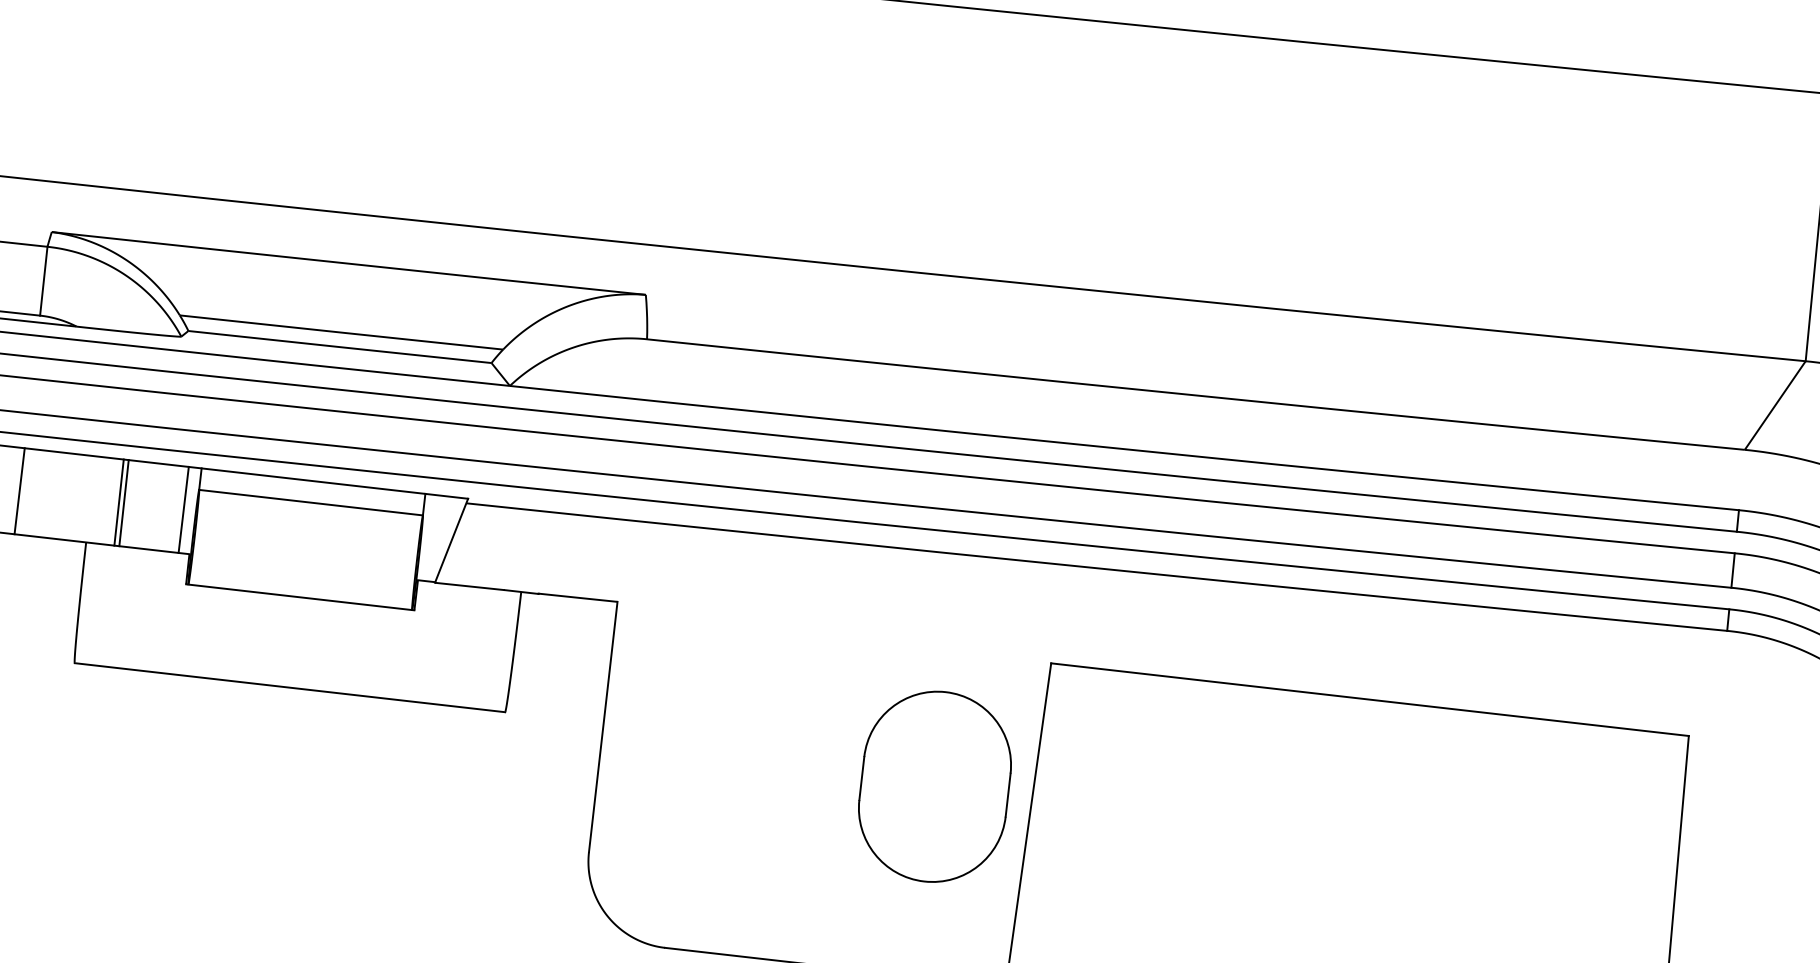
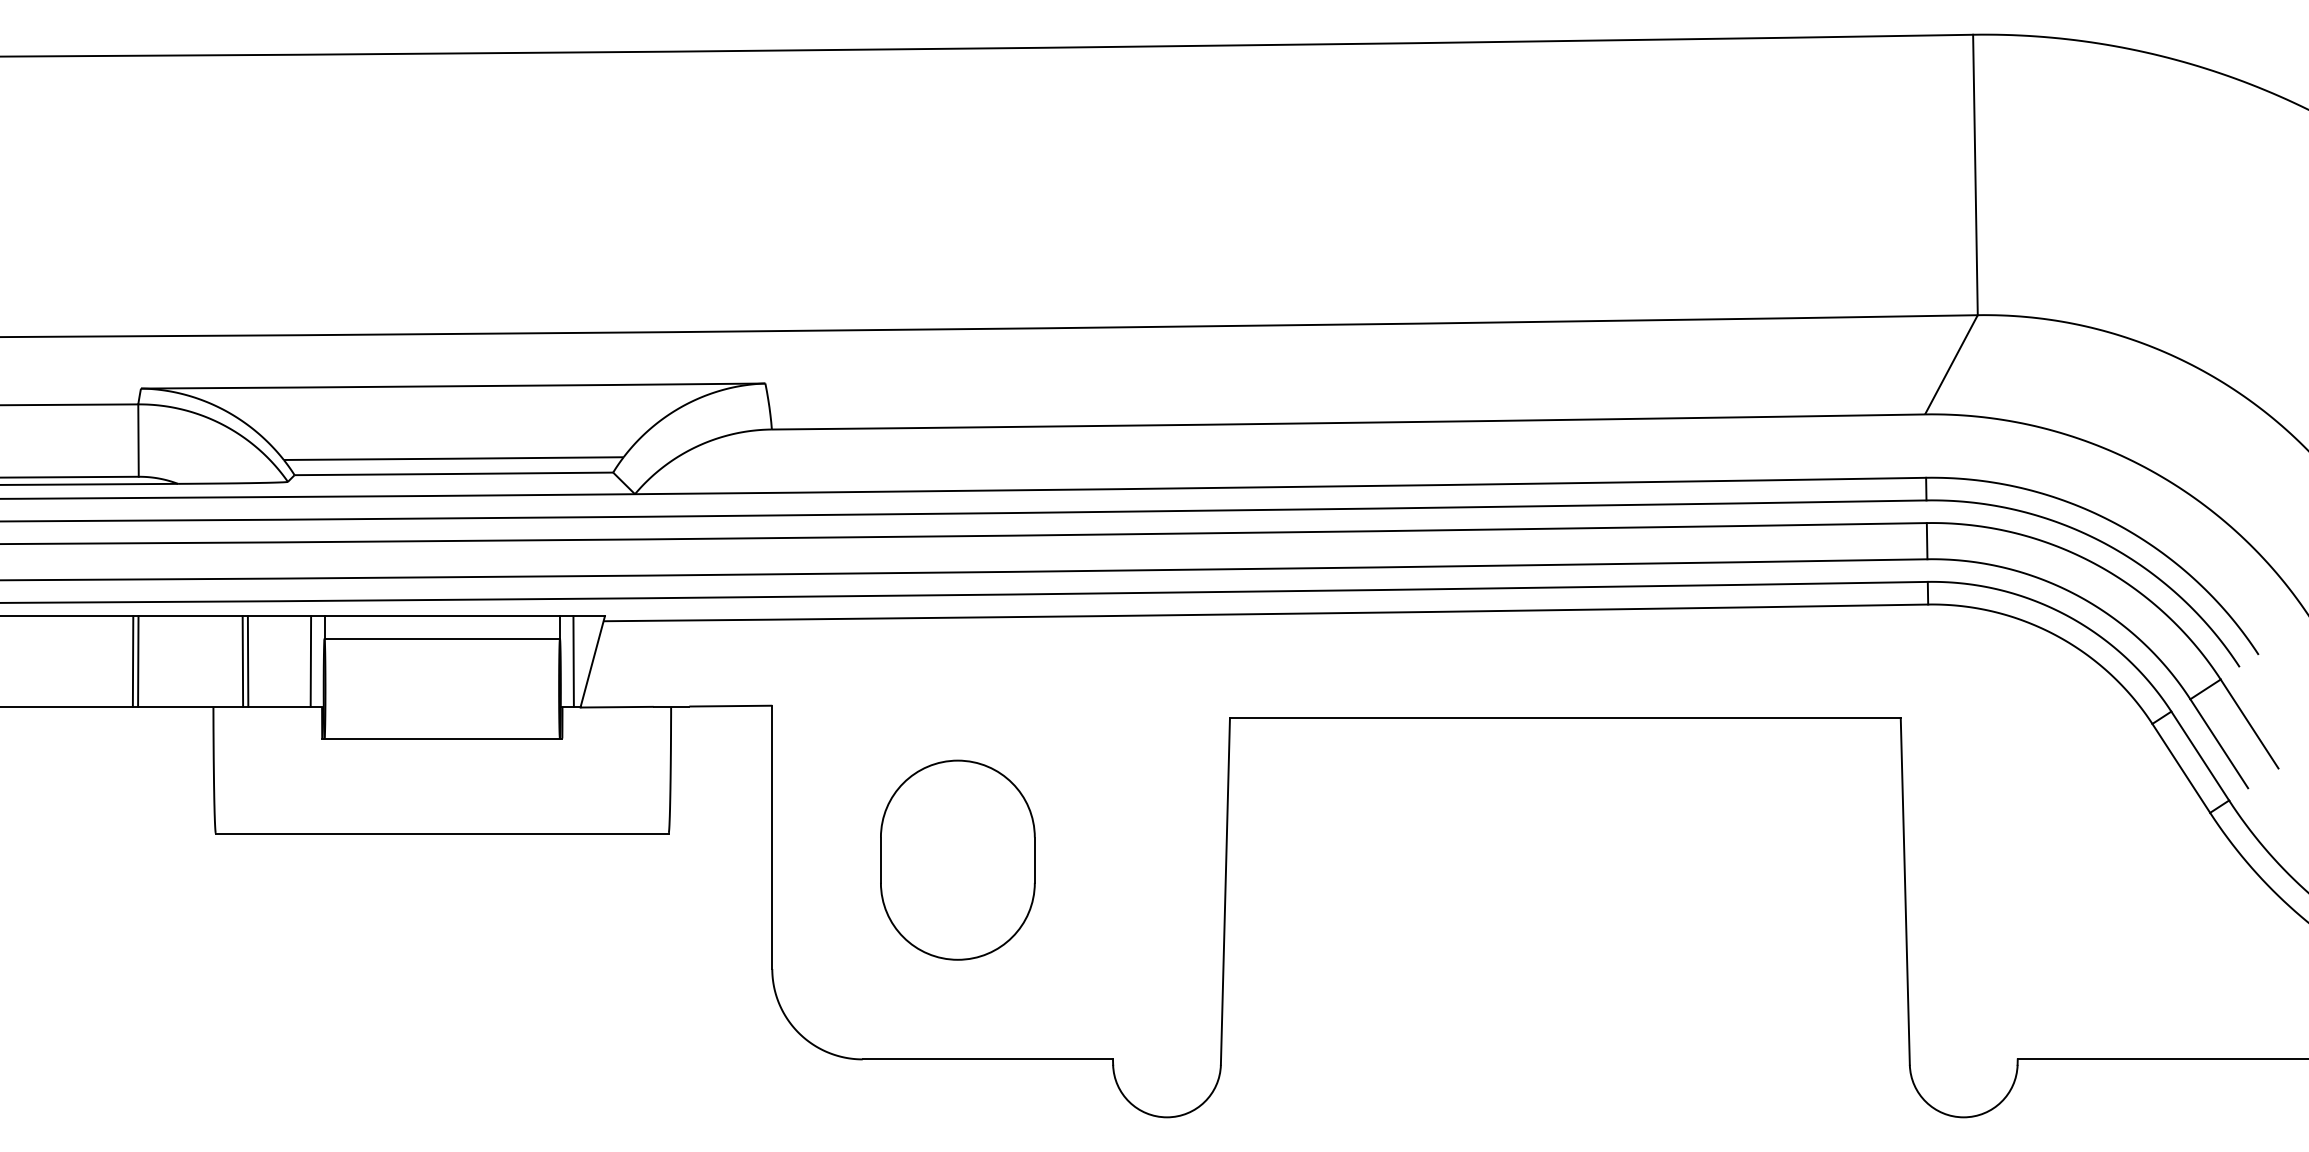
line: (14, 490) -> (132, 661), added
line: (433, 538) -> (573, 661), added
part: (934, 786) -> (957, 859), moved

